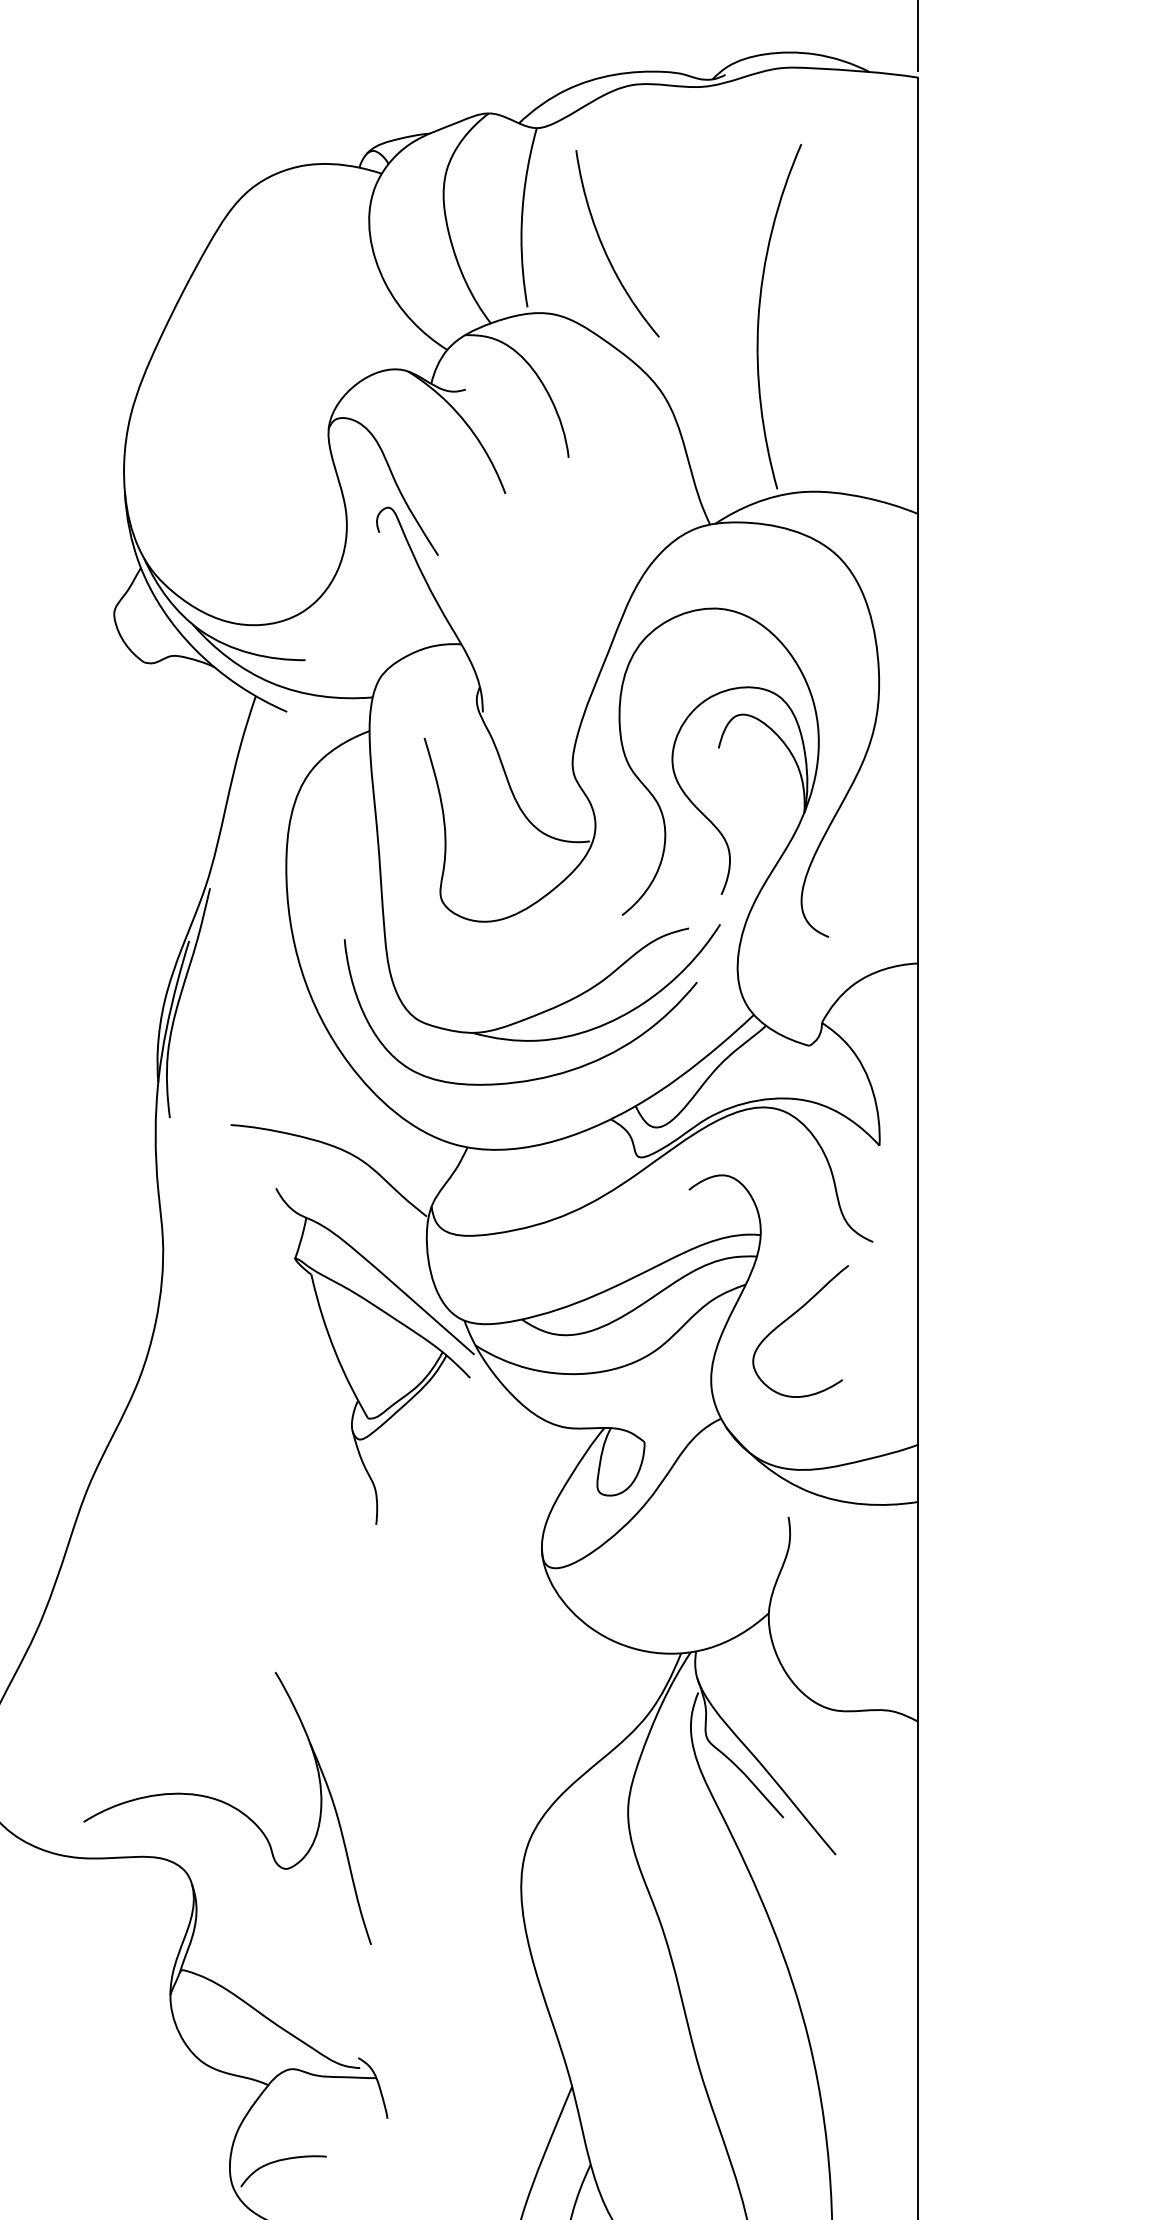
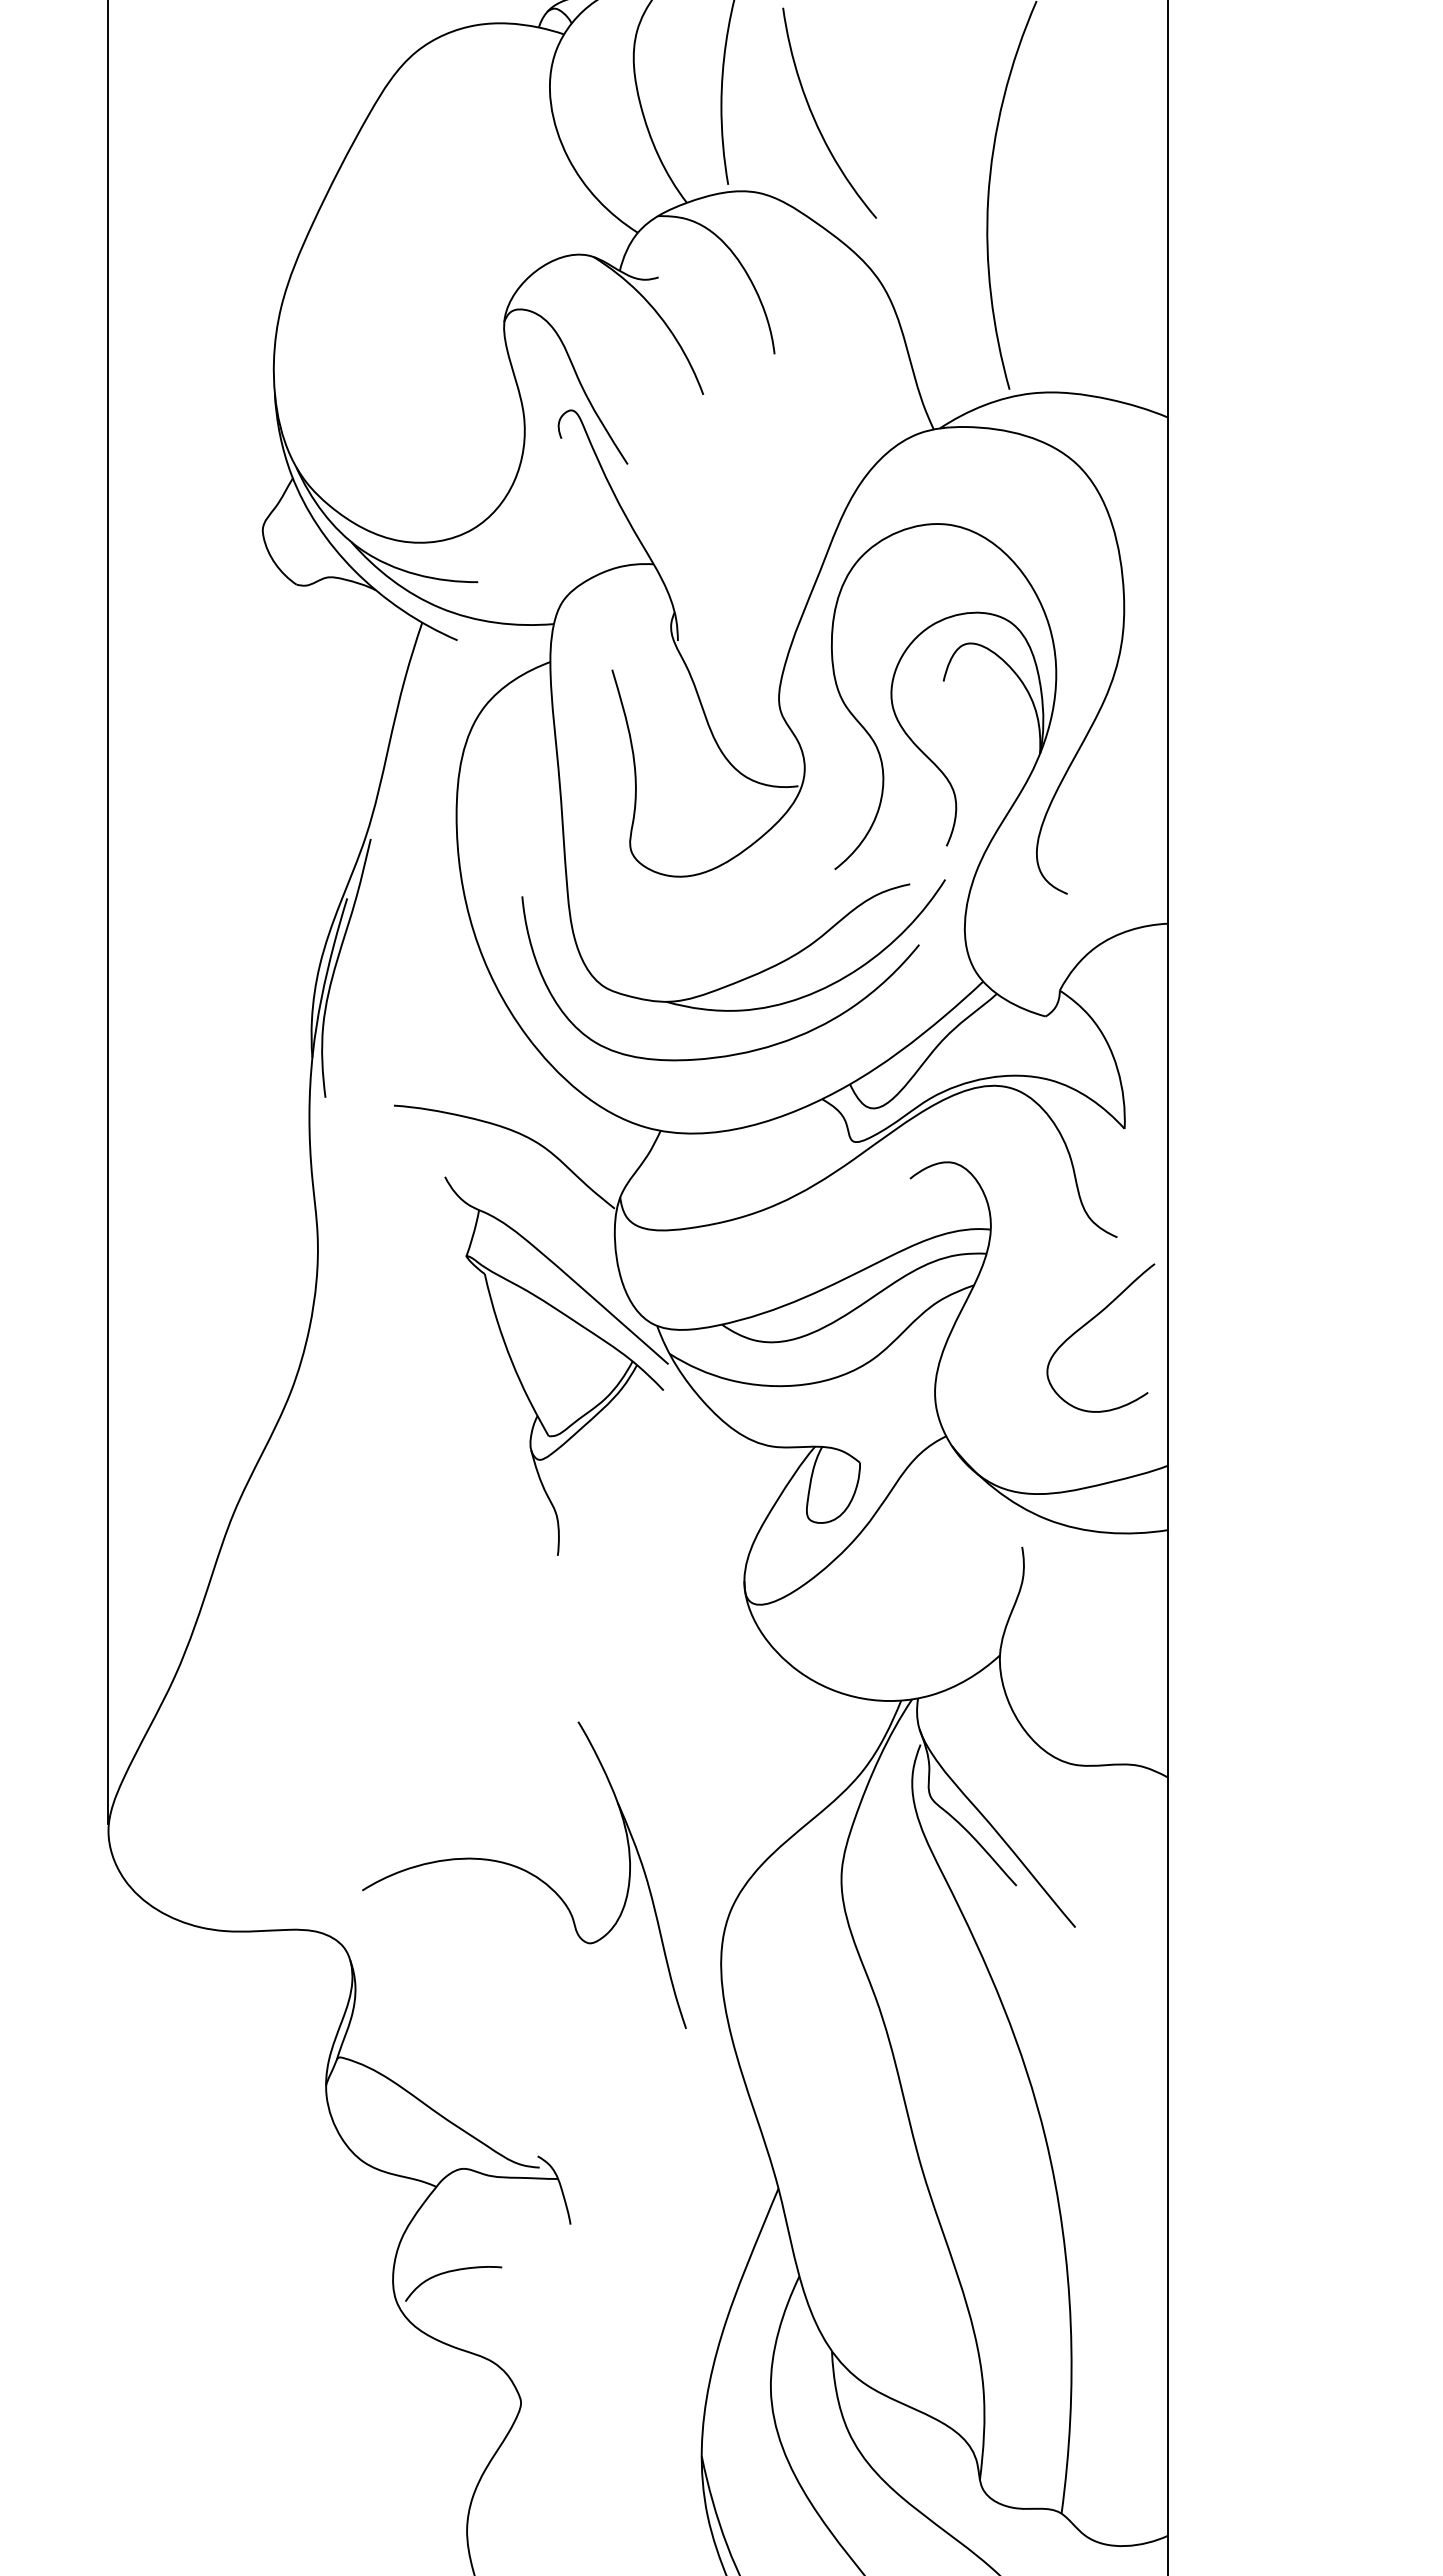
curve: (788, 1319) -> (1087, 1324), moved
part: (227, 1807) -> (524, 1874), moved

